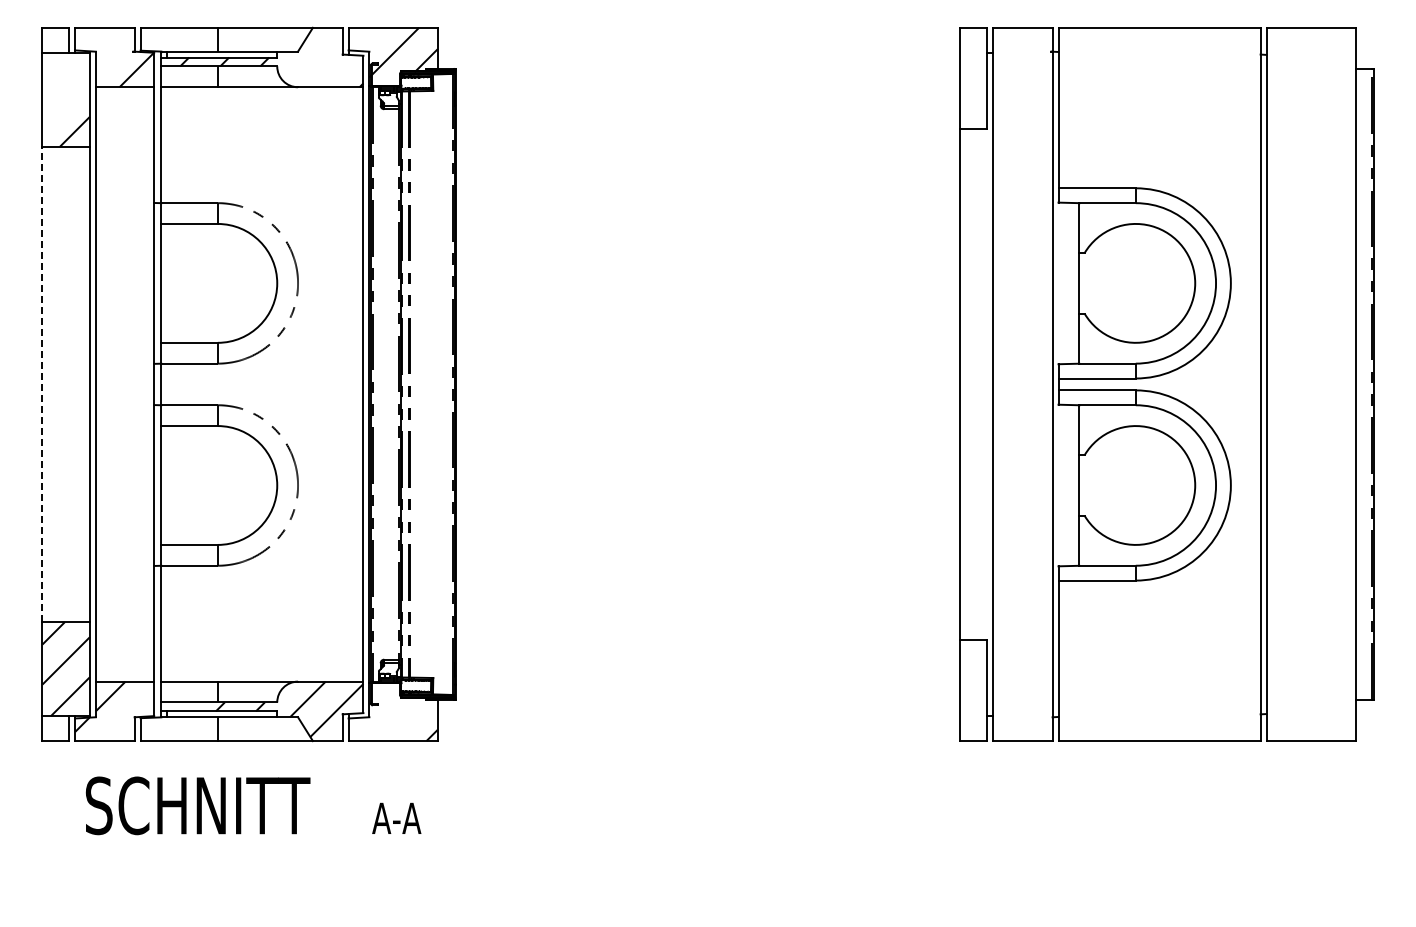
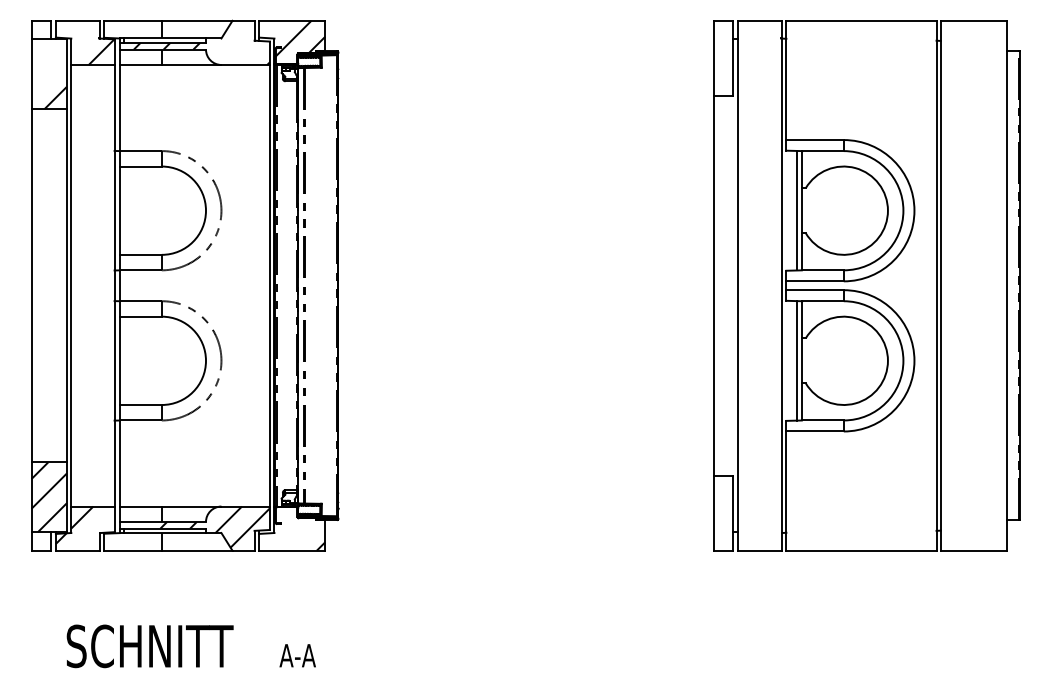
line: (1072, 282) -> (796, 210), added
line: (42, 384) -> (31, 285), dashed -> solid
line: (1072, 485) -> (796, 360), added
text: (253, 805) -> (191, 646), moved

